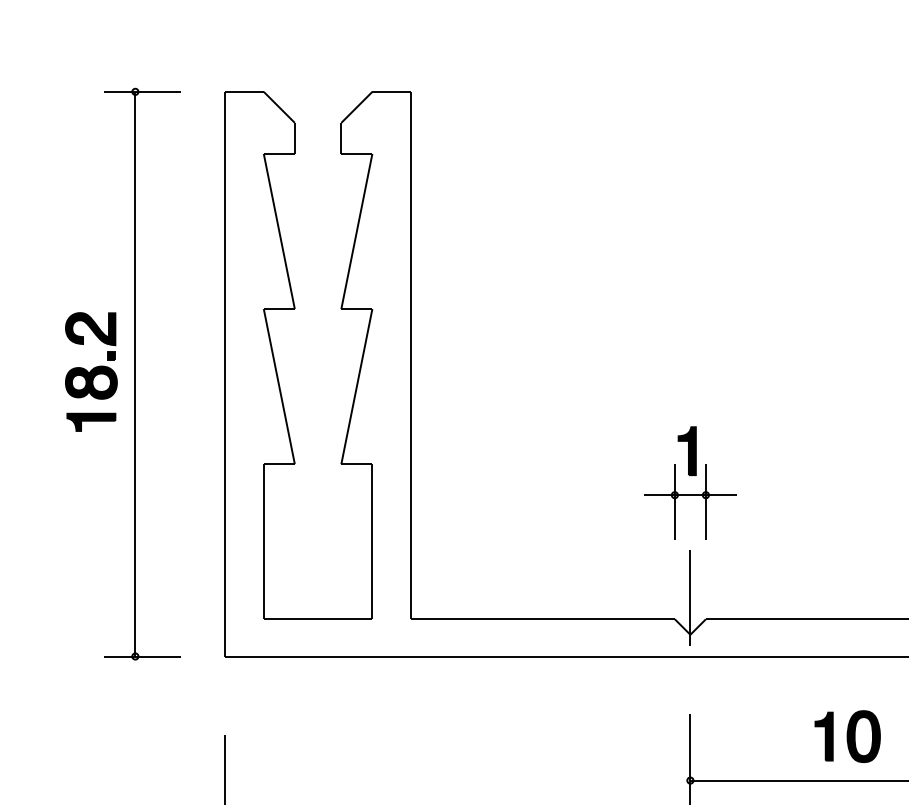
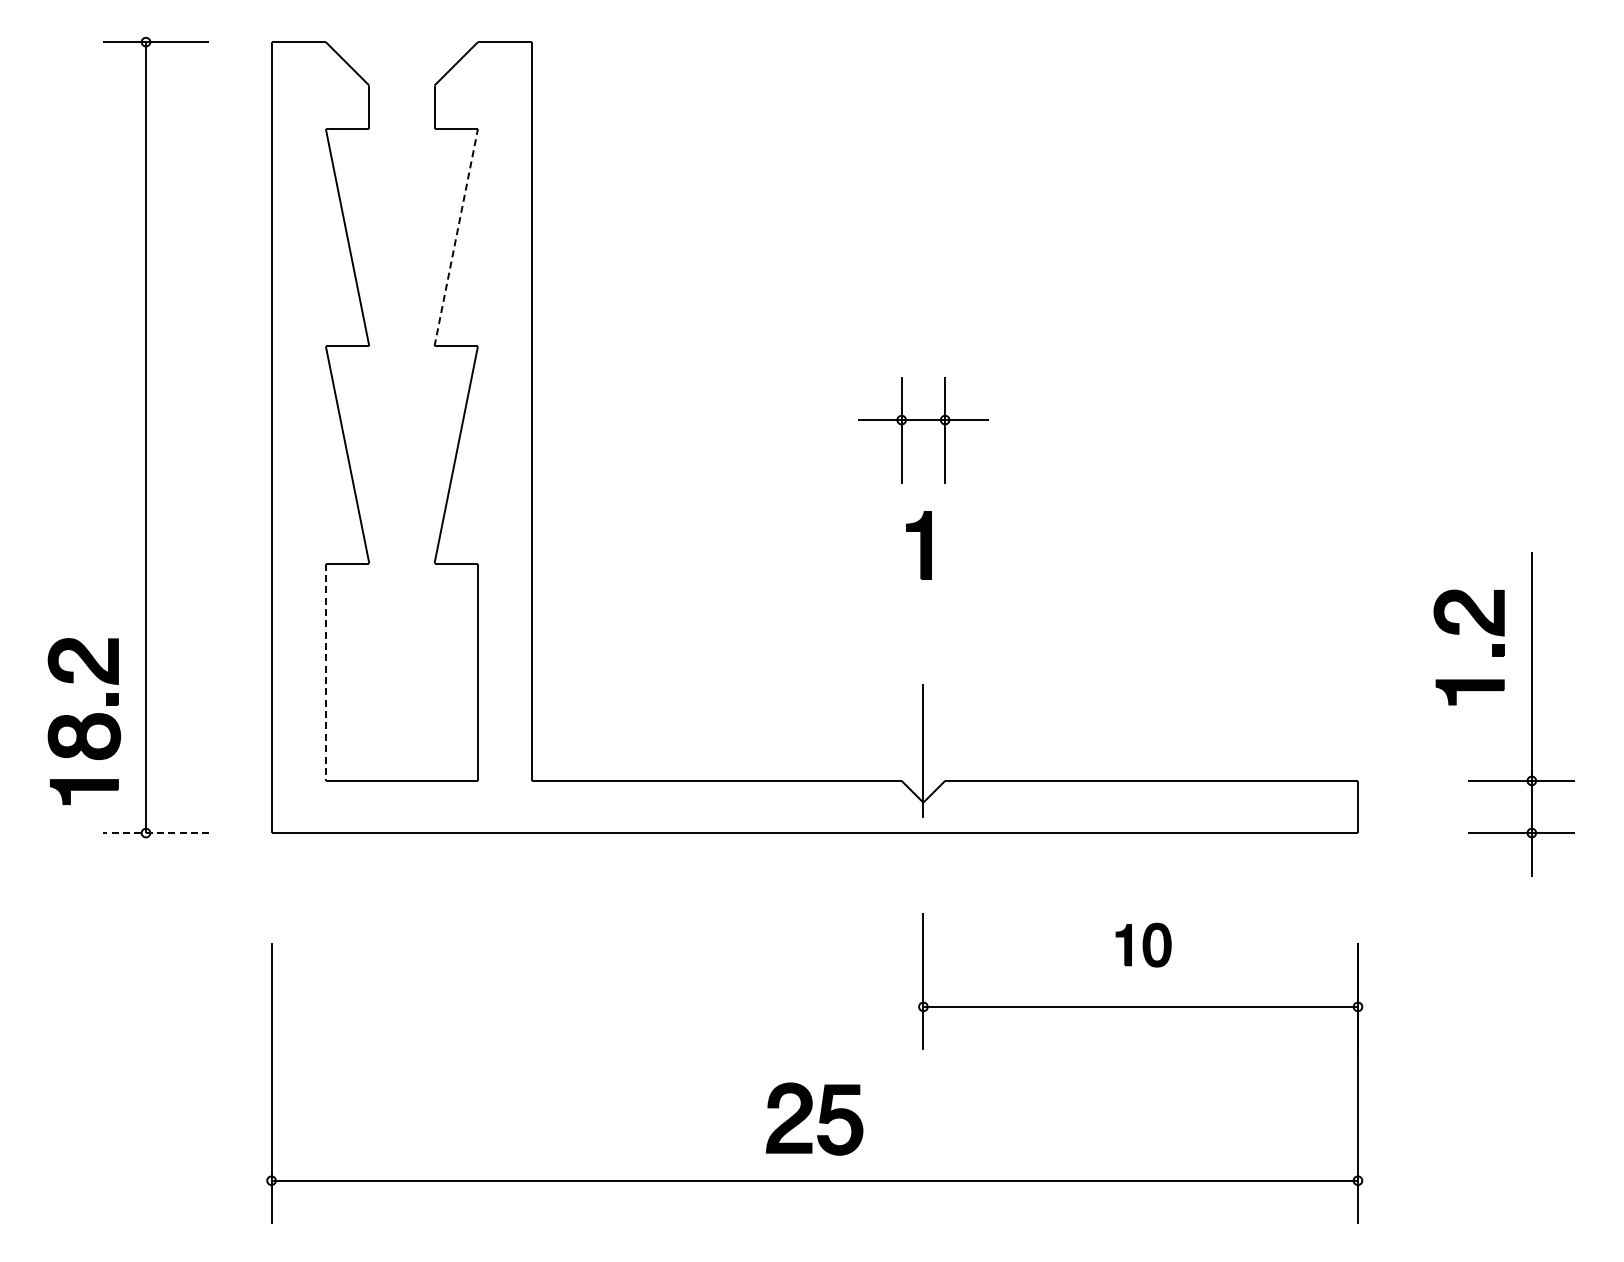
line: (357, 231) -> (456, 237), solid -> dashed
part: (90, 371) -> (83, 721), moved
part: (690, 495) -> (923, 420), moved
line: (263, 541) -> (325, 672), solid -> dashed
line: (142, 656) -> (155, 833), solid -> dashed
part: (847, 736) -> (1143, 944), size x0.6

